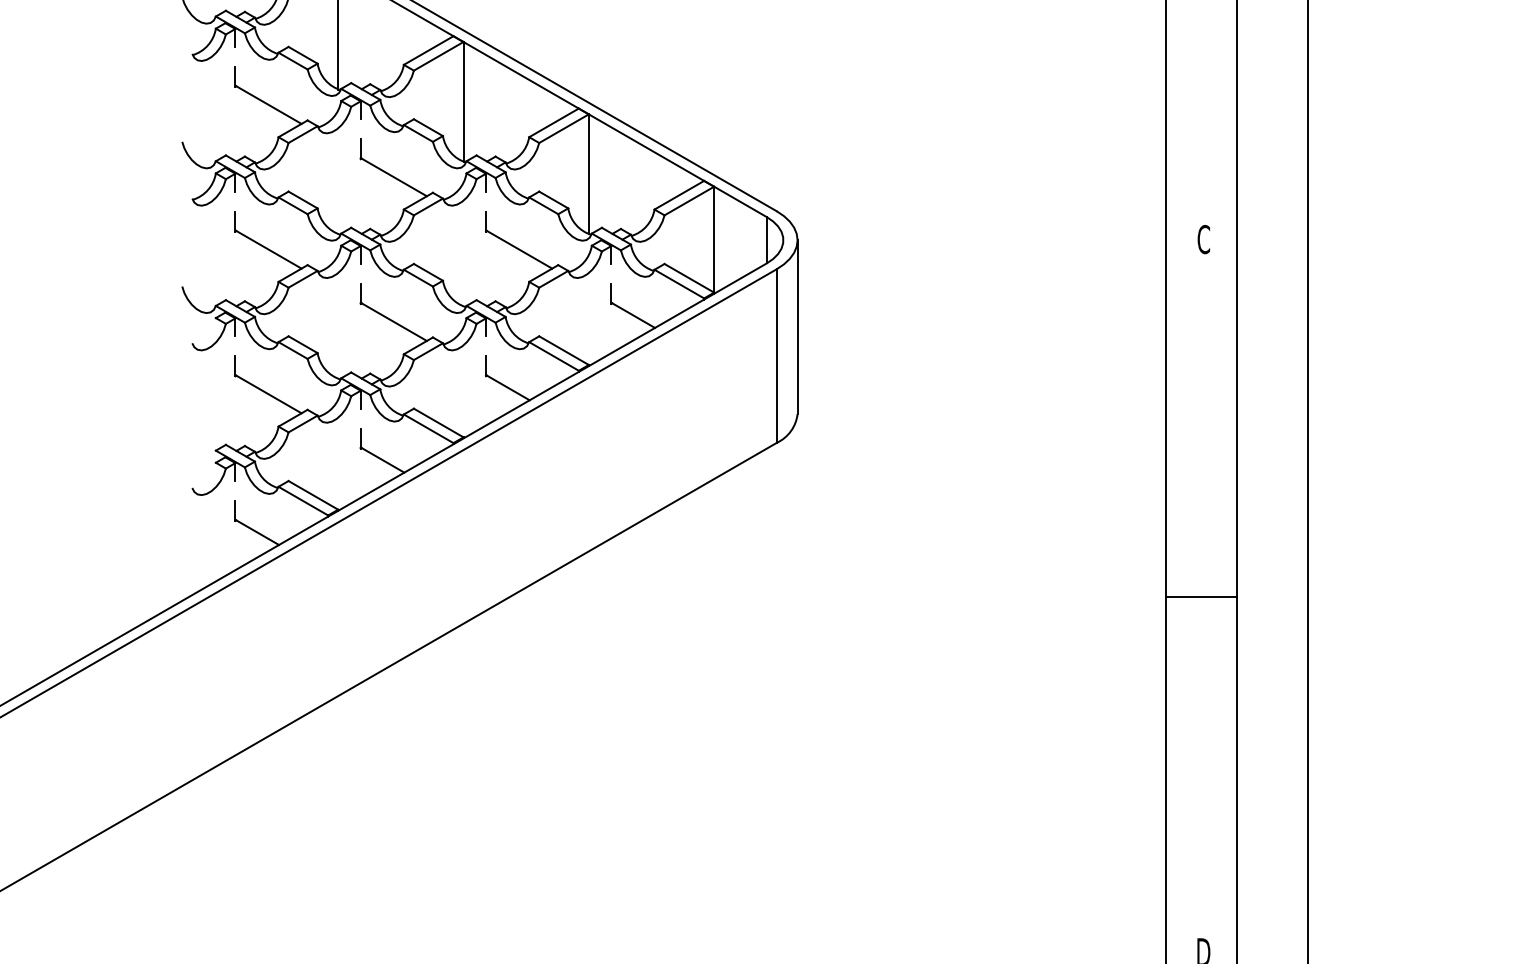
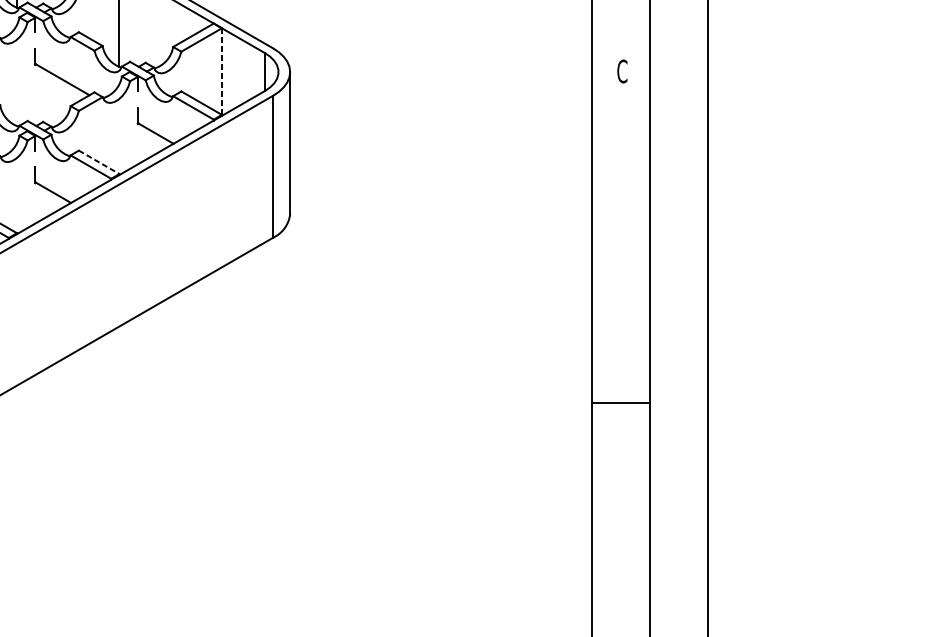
line: (714, 239) -> (222, 71), solid -> dashed
line: (564, 350) -> (99, 162), solid -> dashed
line: (1201, 597) -> (620, 403), moved

